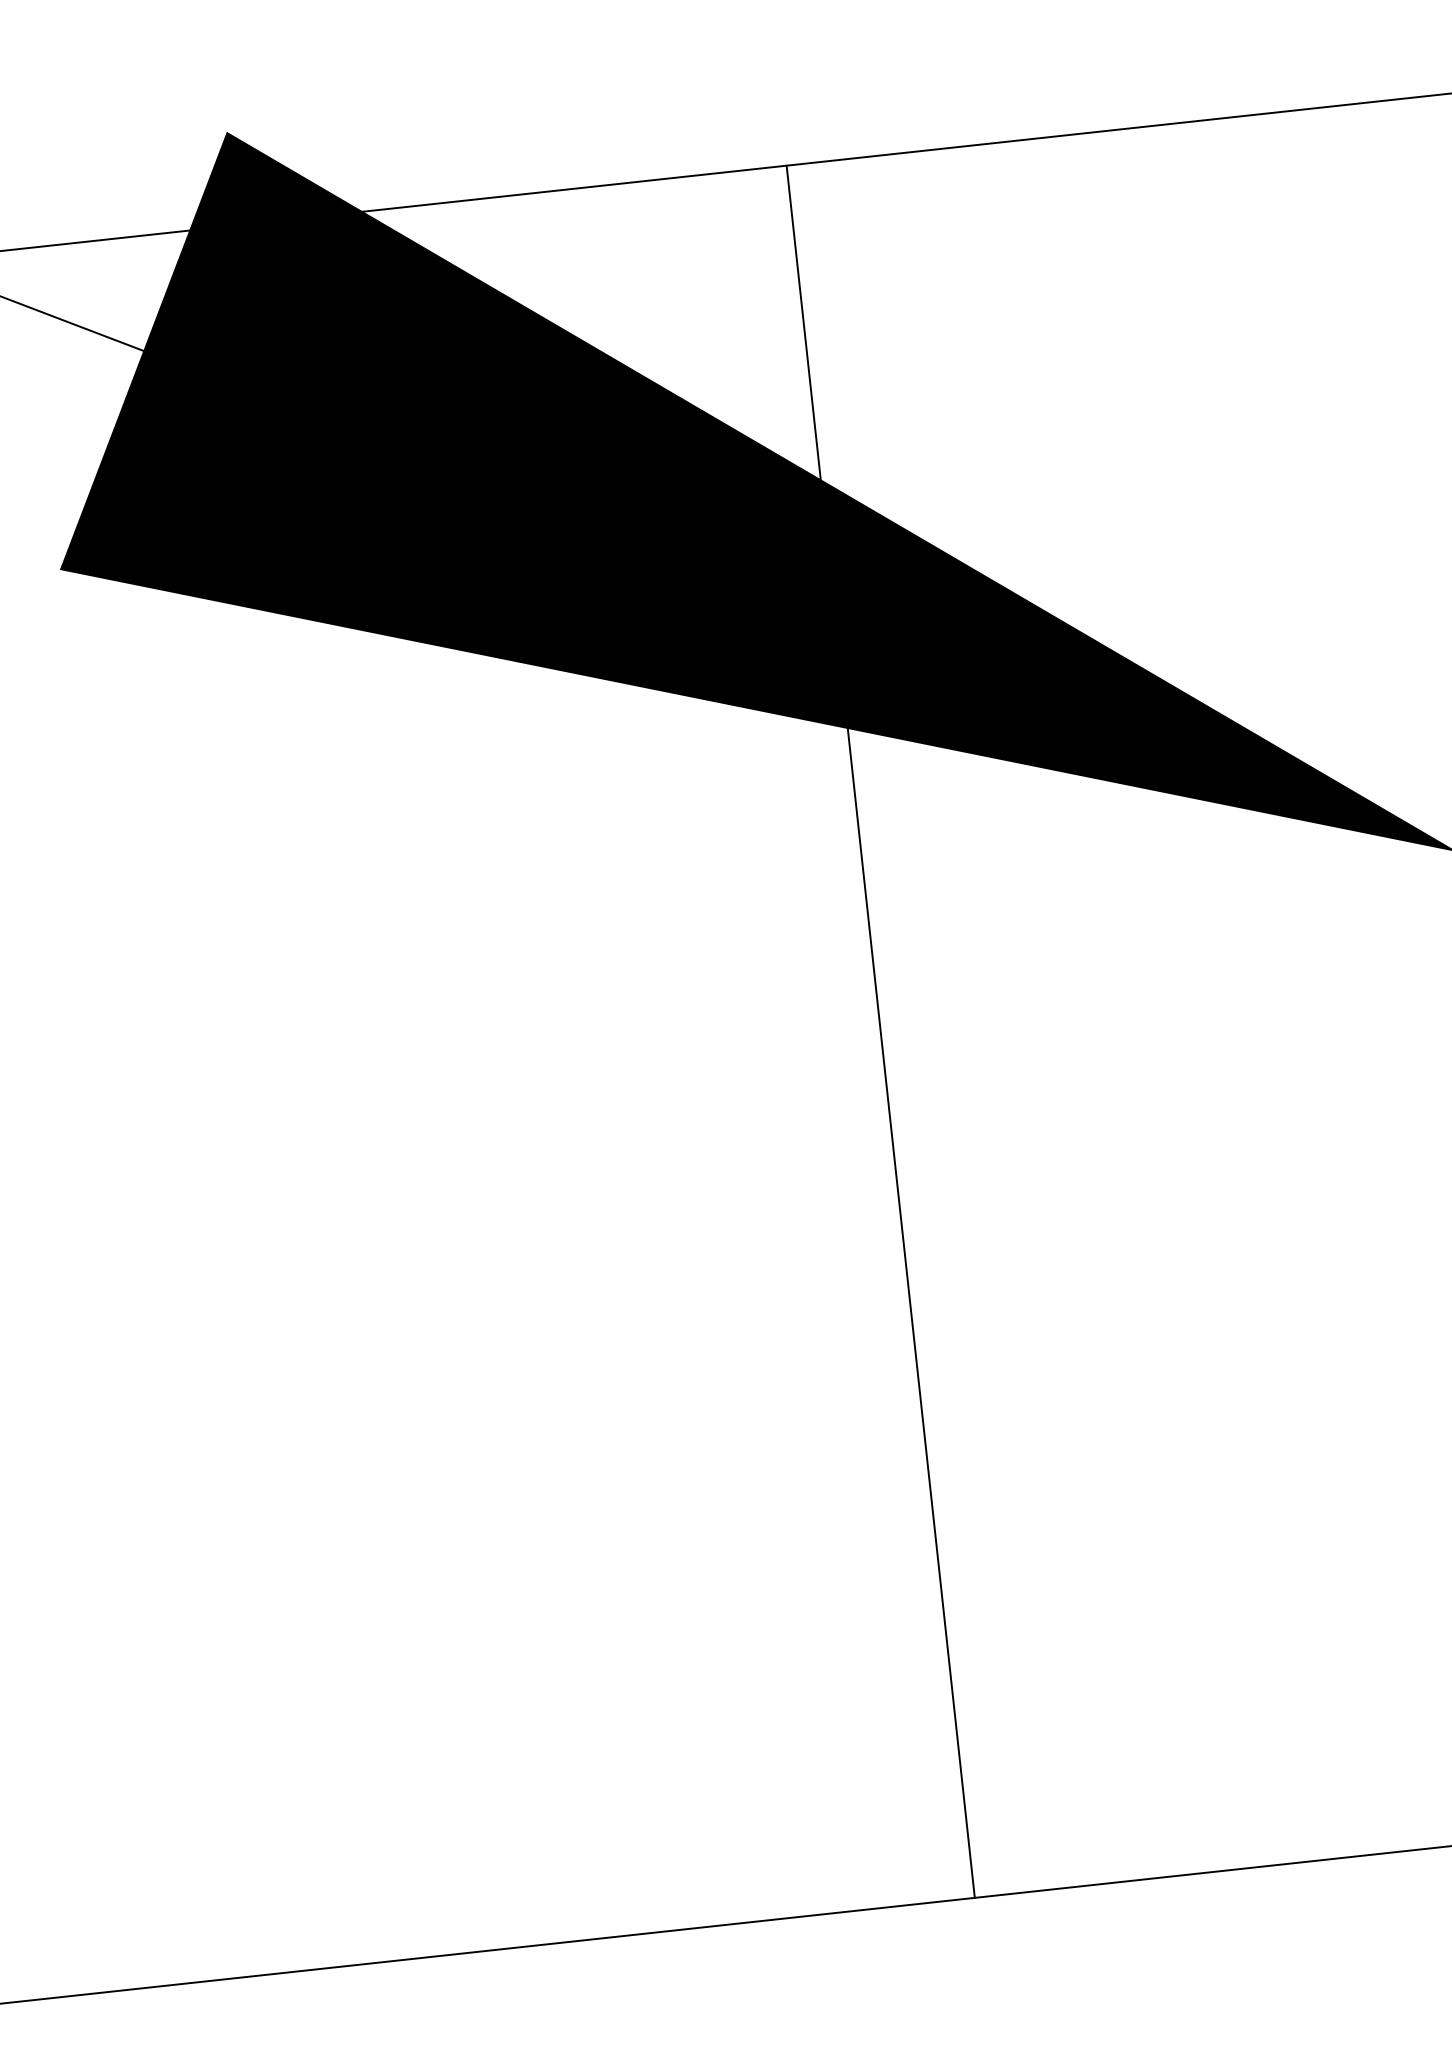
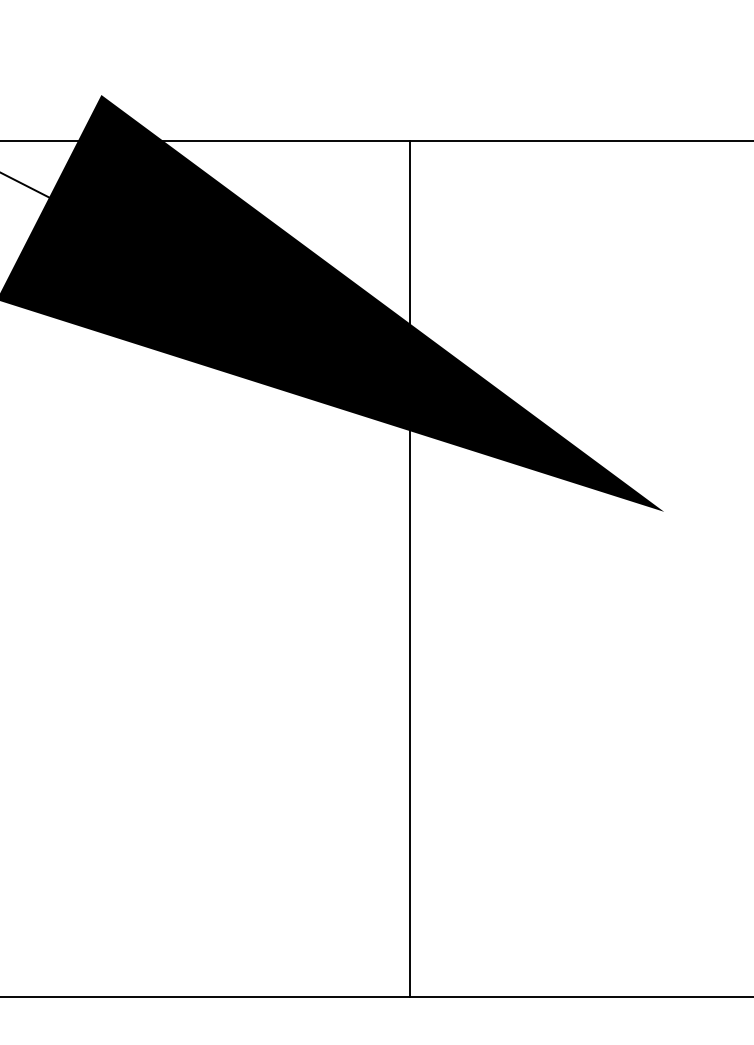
line: (879, 1031) -> (409, 568), moved

